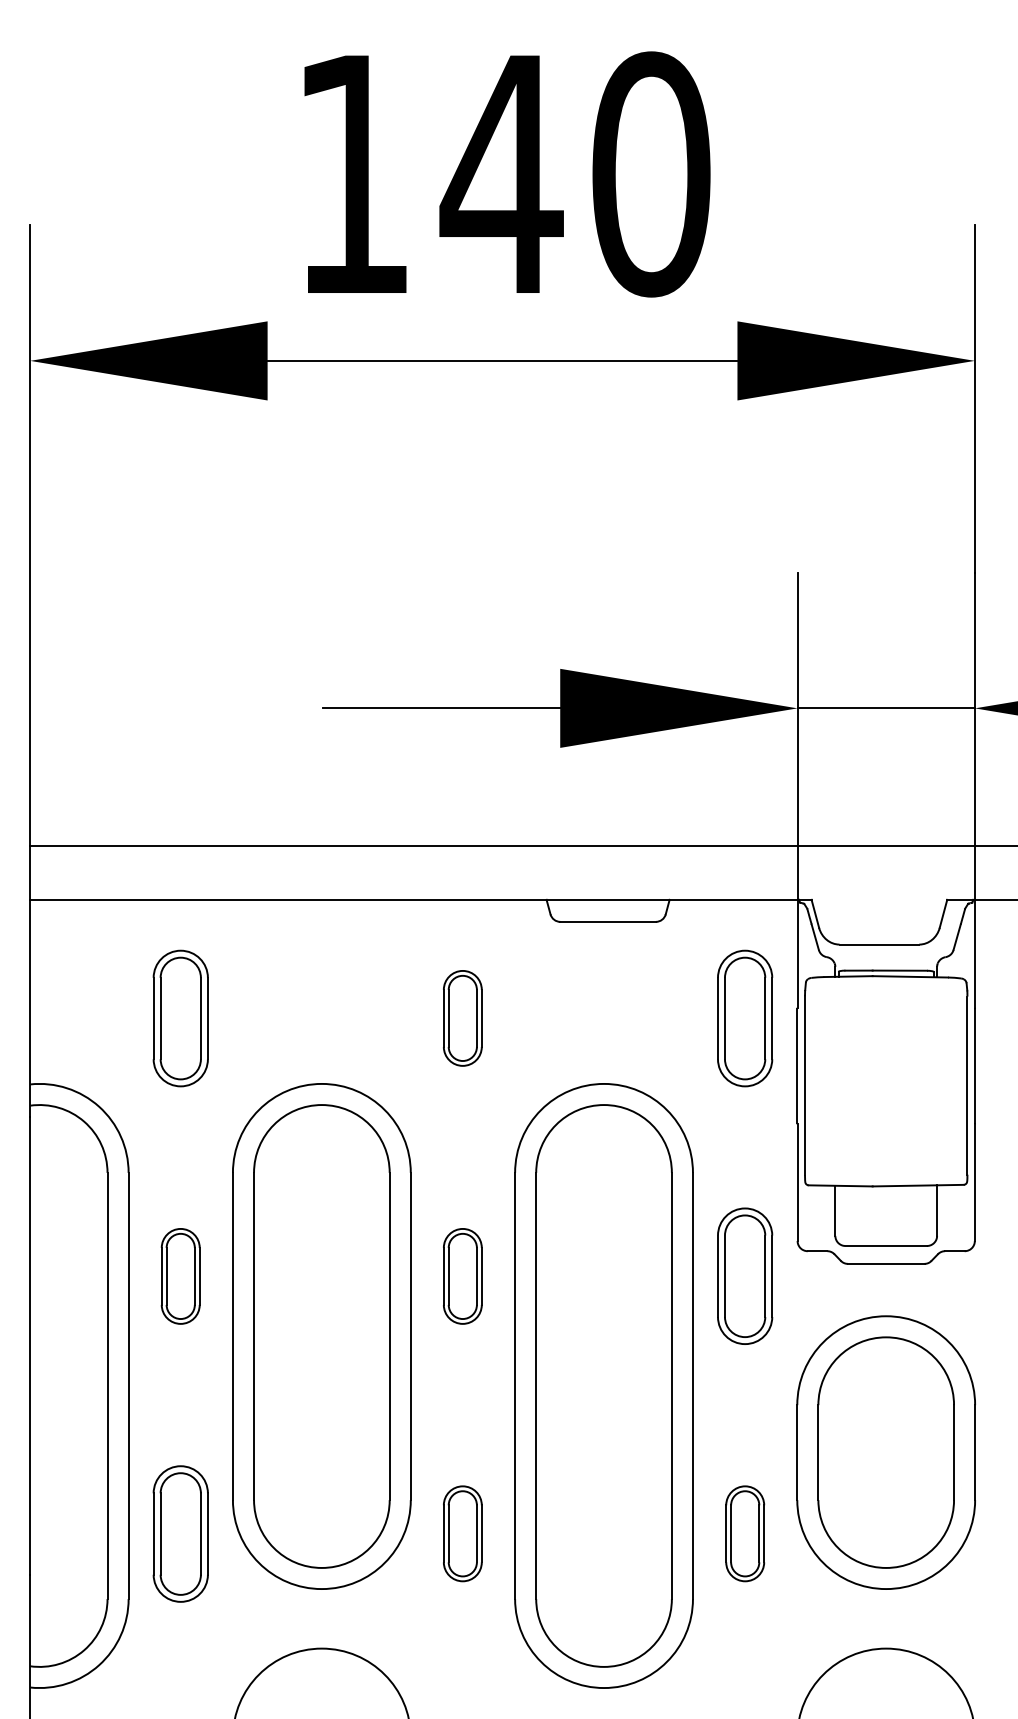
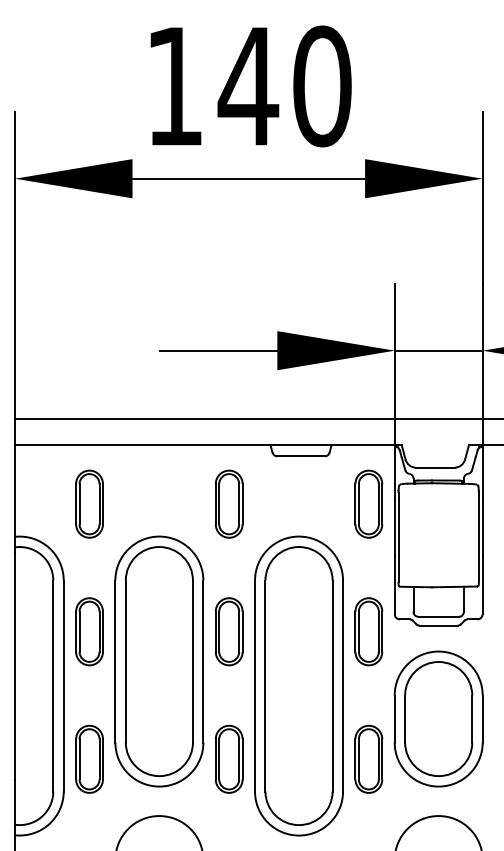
part: (461, 1017) -> (228, 503), size x1.43
part: (180, 1275) -> (89, 631), size x1.43
part: (461, 1275) -> (228, 631), size x1.43
part: (461, 1532) -> (228, 758), size x1.43
part: (744, 1532) -> (368, 758), size x1.43

